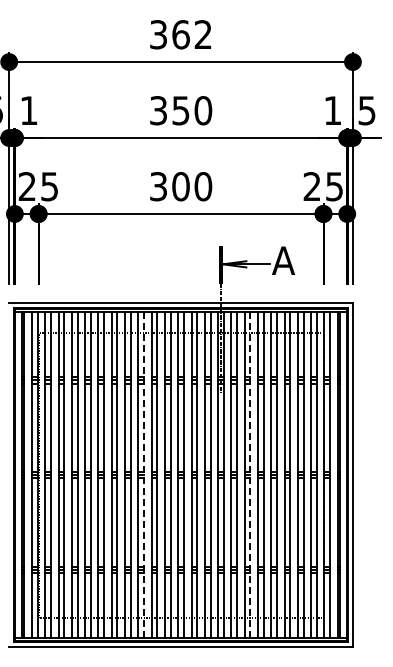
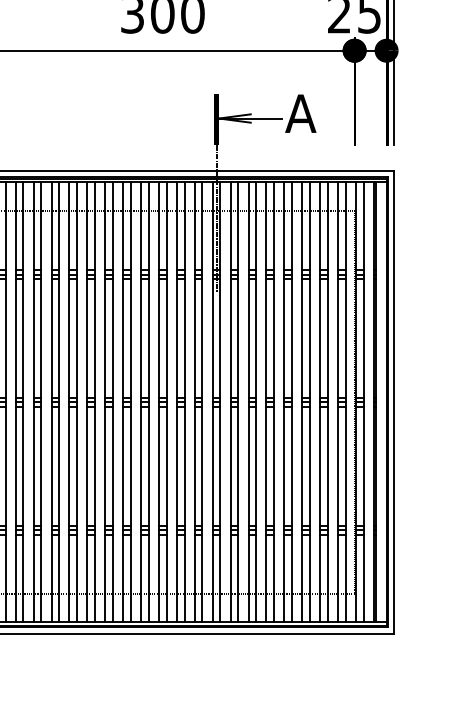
line: (144, 474) -> (113, 401), dashed -> solid
line: (250, 474) -> (256, 401), dashed -> solid

